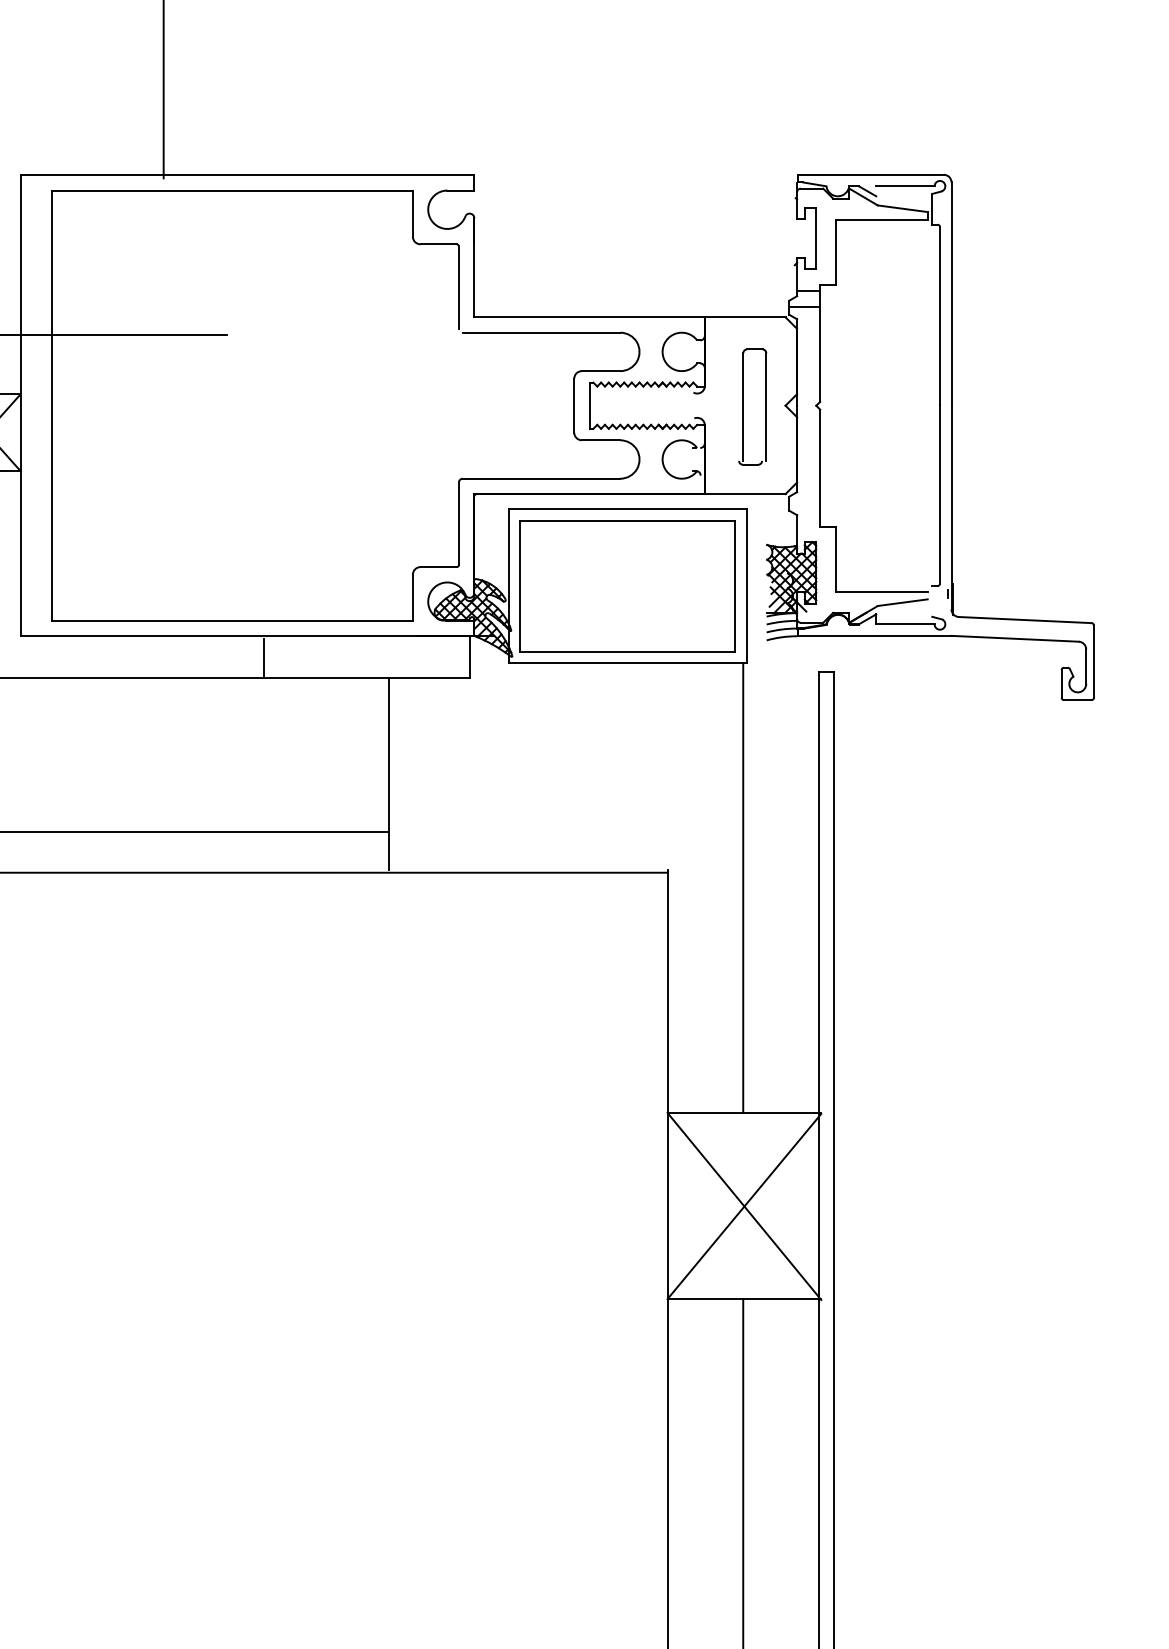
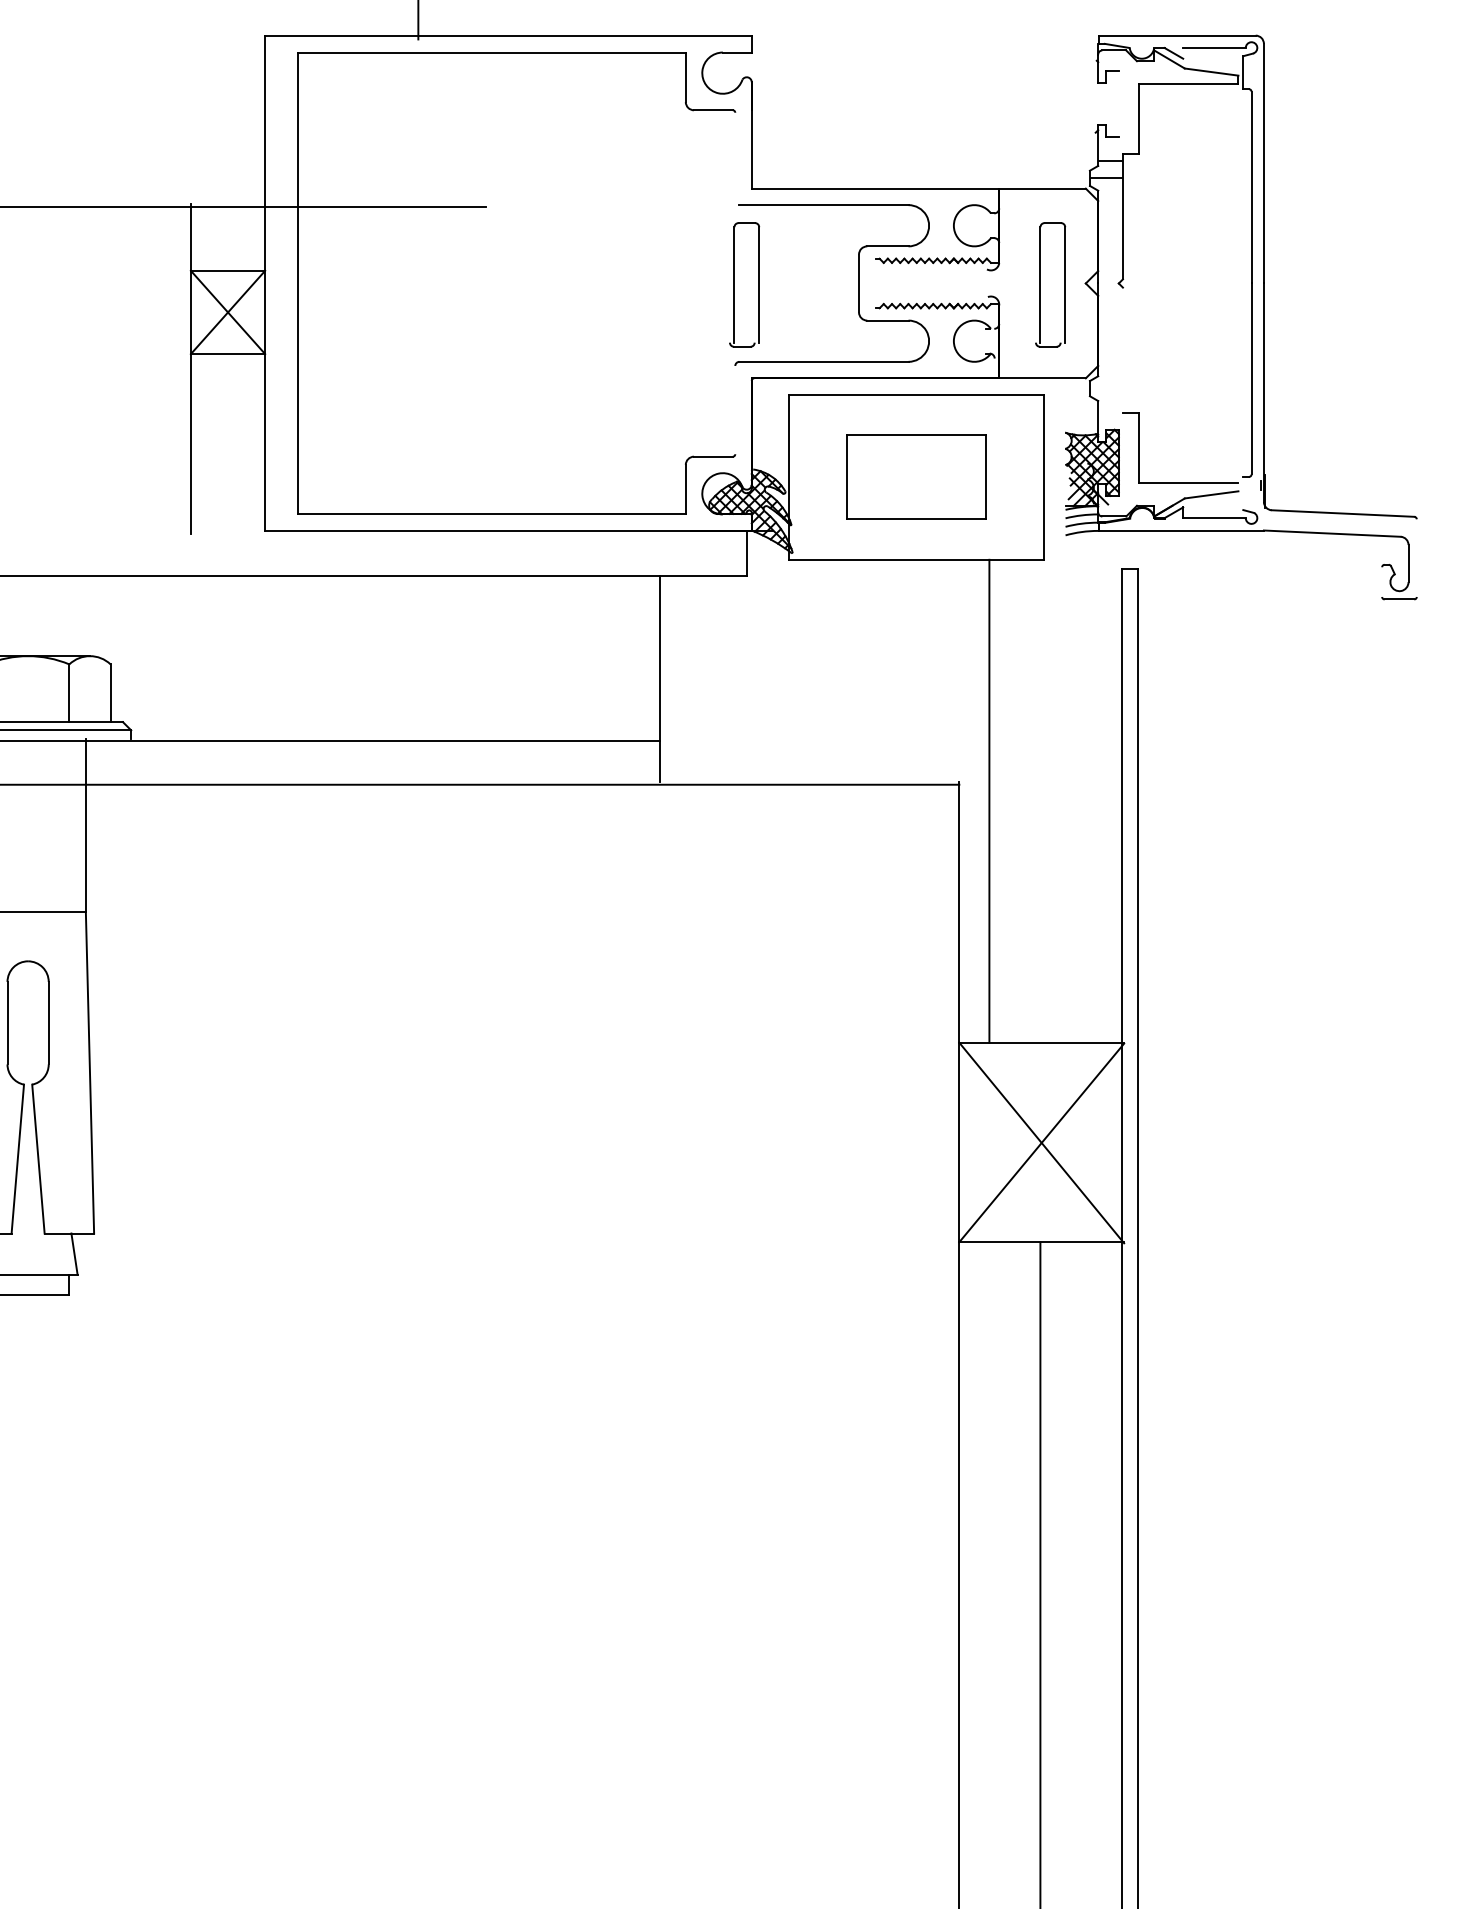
line: (815, 238) -> (1118, 104), removed
line: (459, 287) -> (735, 156), removed
line: (589, 405) -> (875, 283), removed
part: (458, 406) -> (734, 284), added
line: (819, 468) -> (1122, 350), removed
line: (459, 523) -> (735, 409), removed
part: (627, 585) -> (916, 476), size x0.6
line: (264, 658) -> (526, 554), removed
line: (1093, 661) -> (1416, 557), removed
line: (1061, 683) -> (1382, 581), removed
line: (743, 887) -> (989, 800), moved

